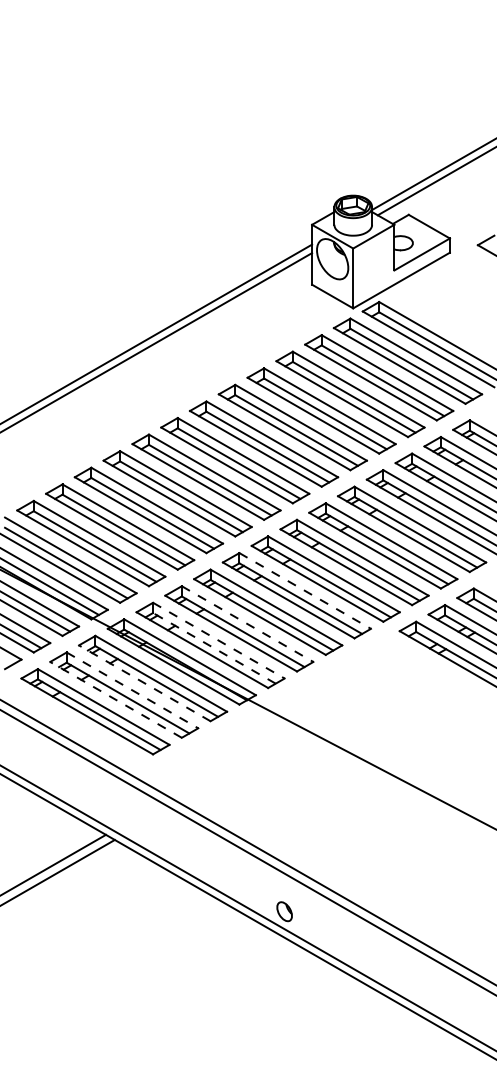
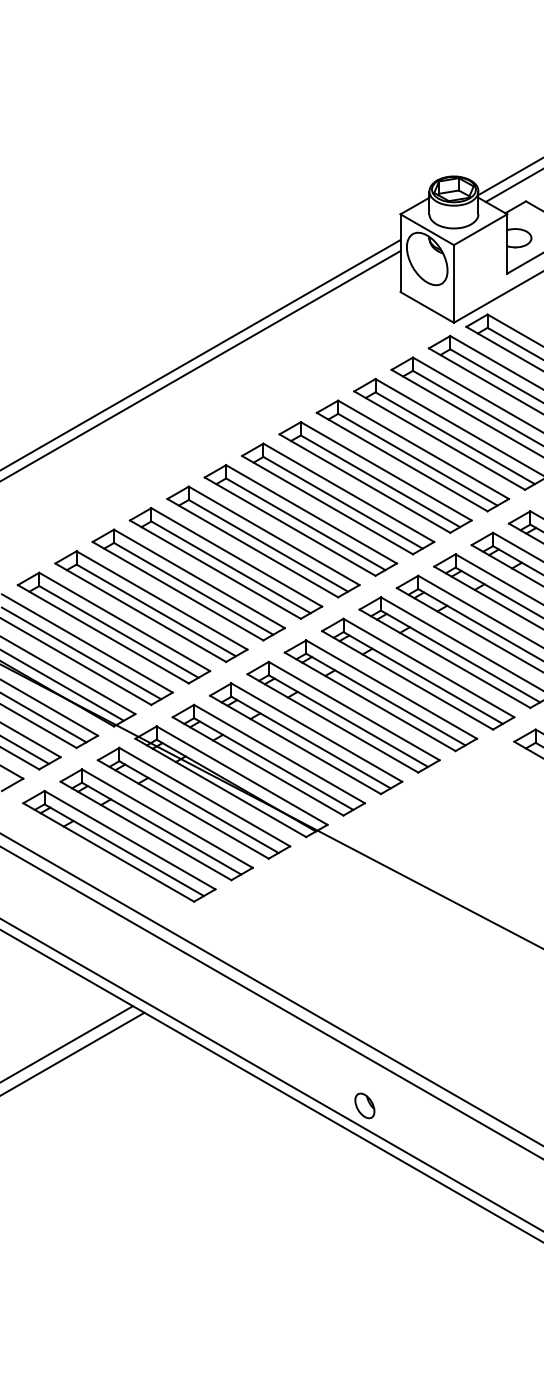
line: (305, 590) -> (391, 688), dashed -> solid
line: (247, 624) -> (316, 733), dashed -> solid
line: (218, 640) -> (279, 753), dashed -> solid
line: (214, 648) -> (273, 764), dashed -> solid
line: (144, 683) -> (182, 809), dashed -> solid
line: (132, 690) -> (167, 818), dashed -> solid
line: (116, 699) -> (146, 830), dashed -> solid

